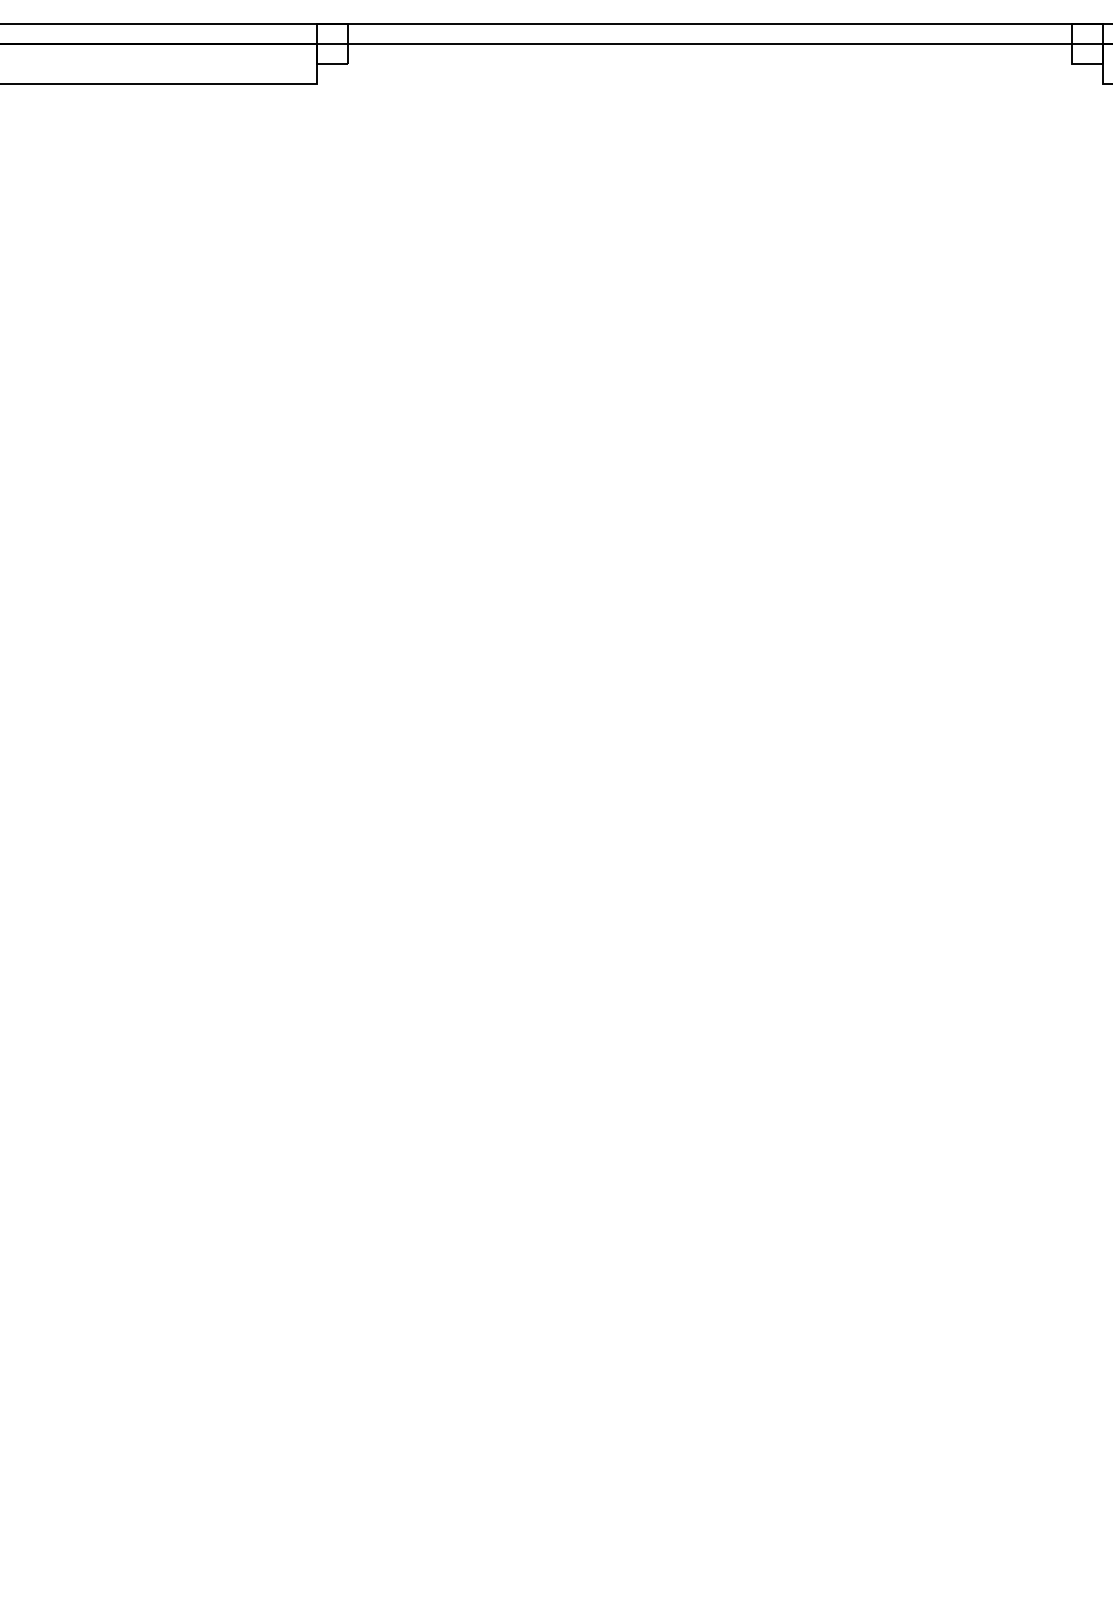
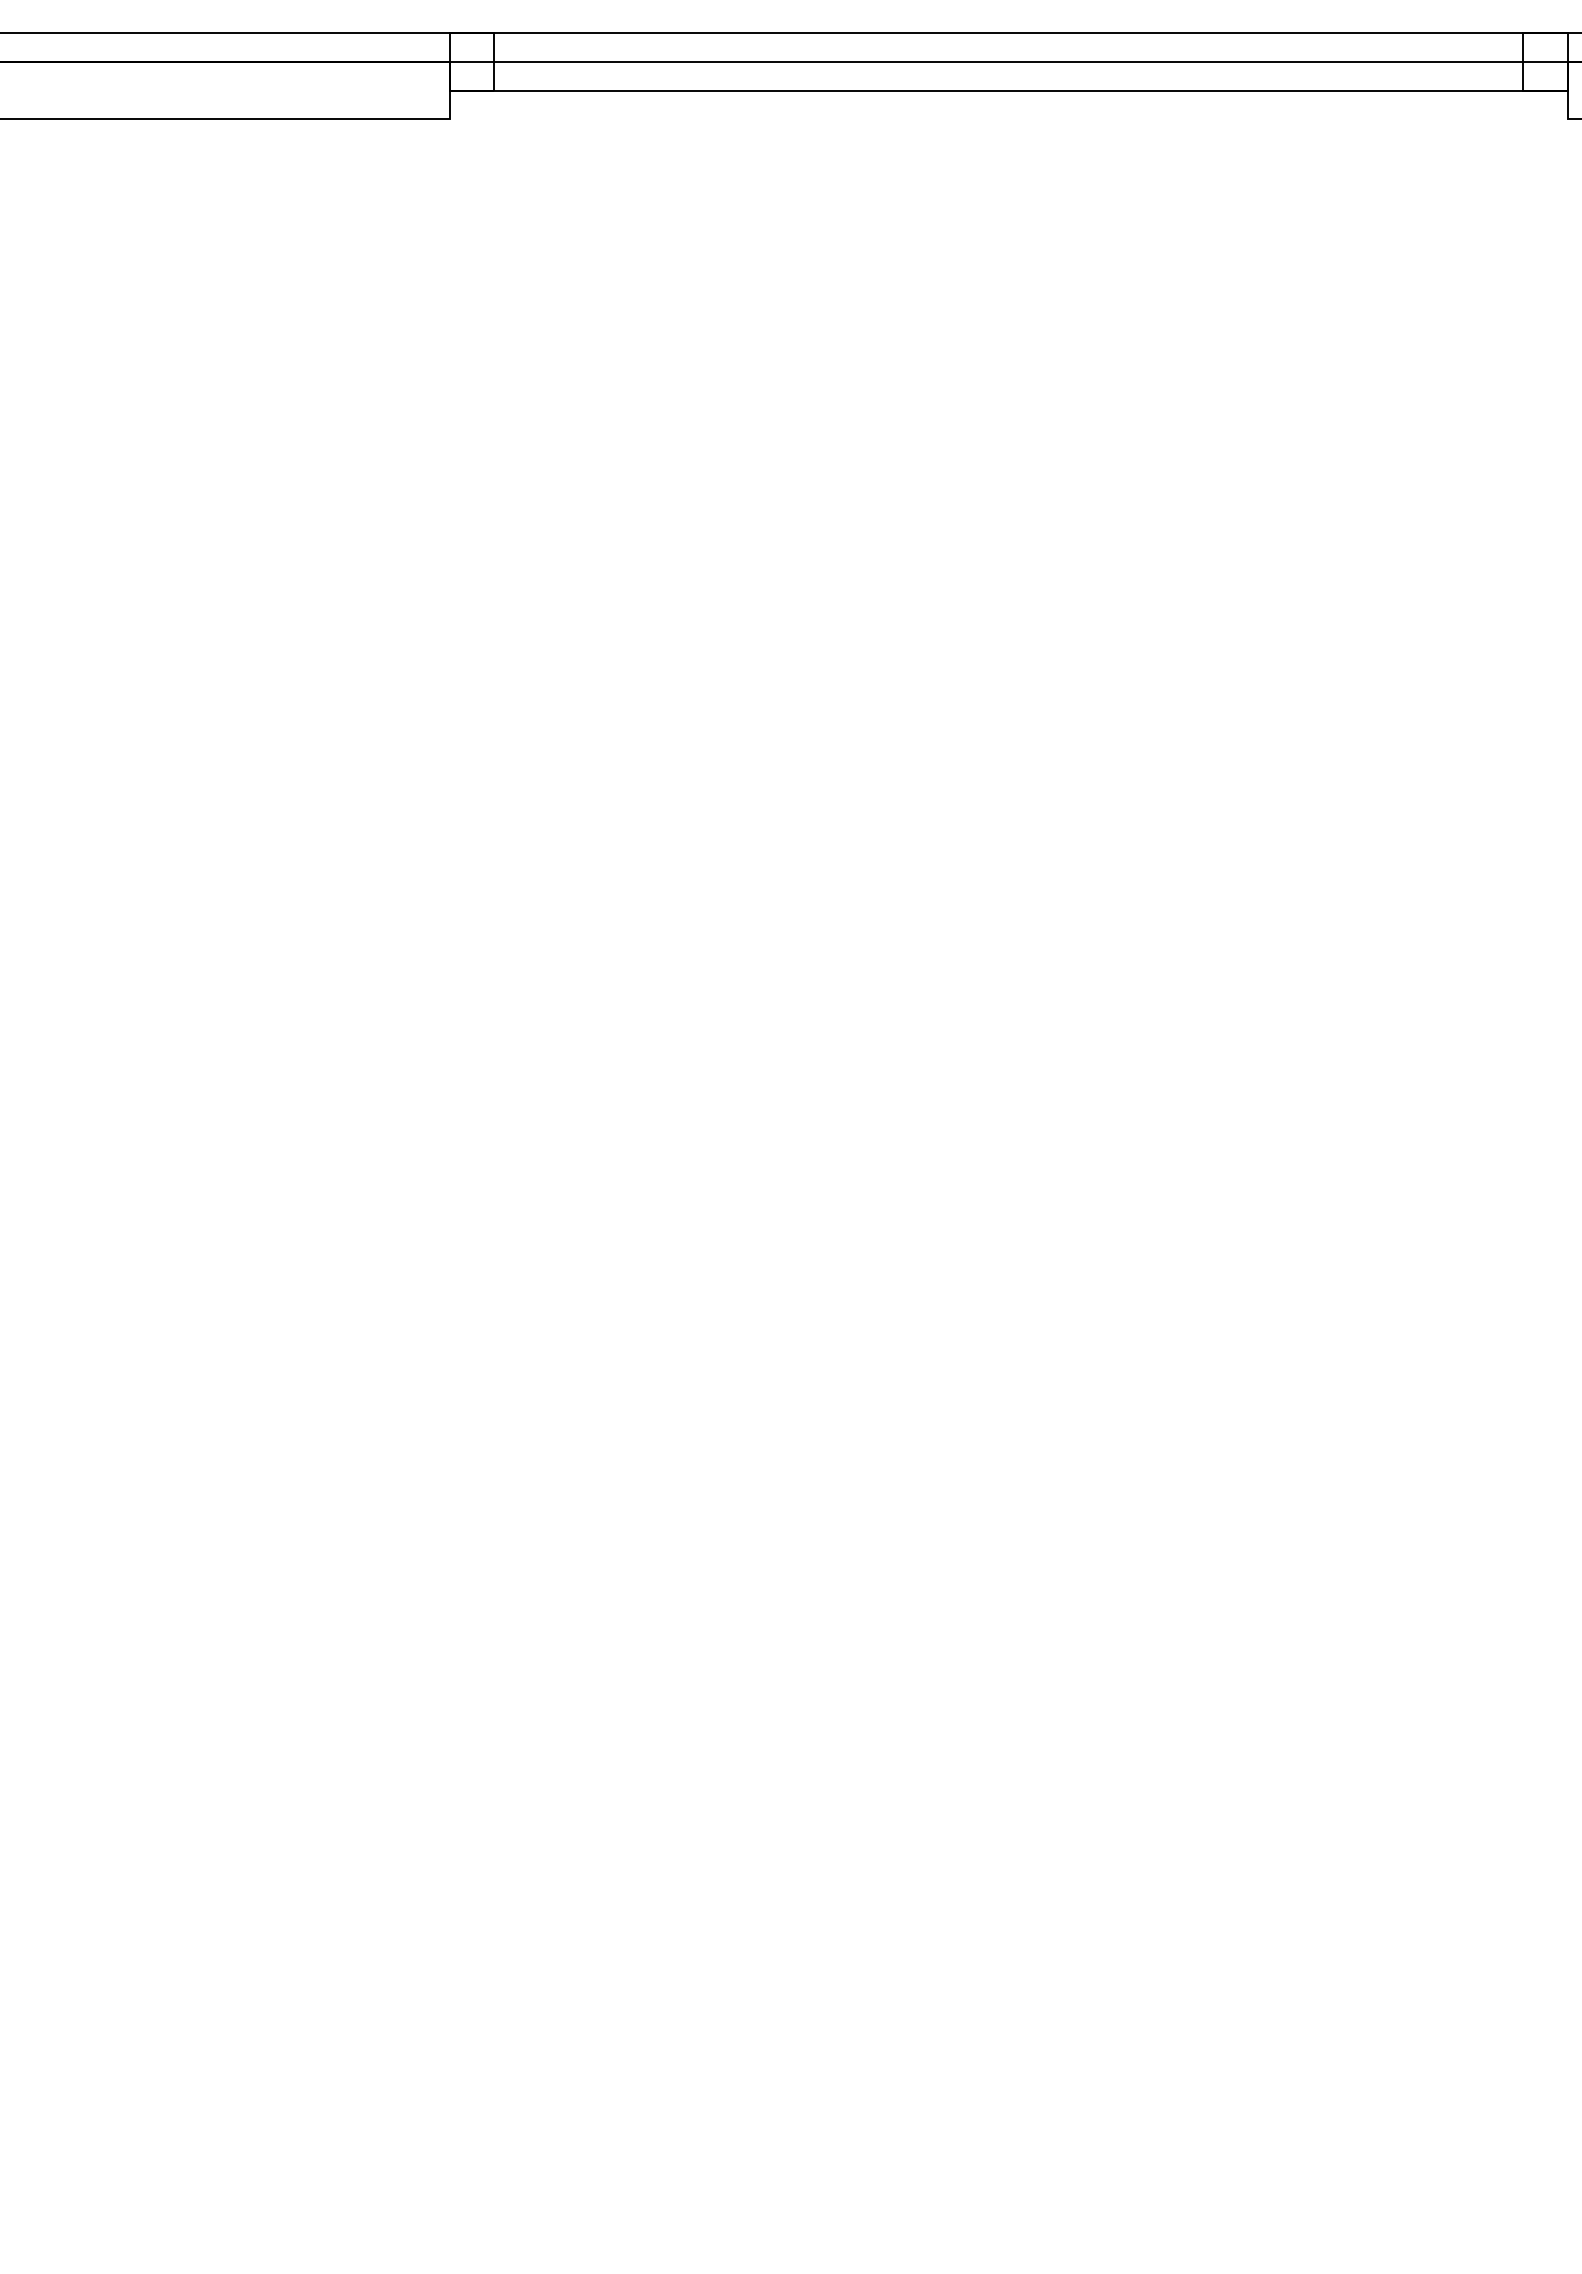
line: (709, 63) -> (1008, 90), added

